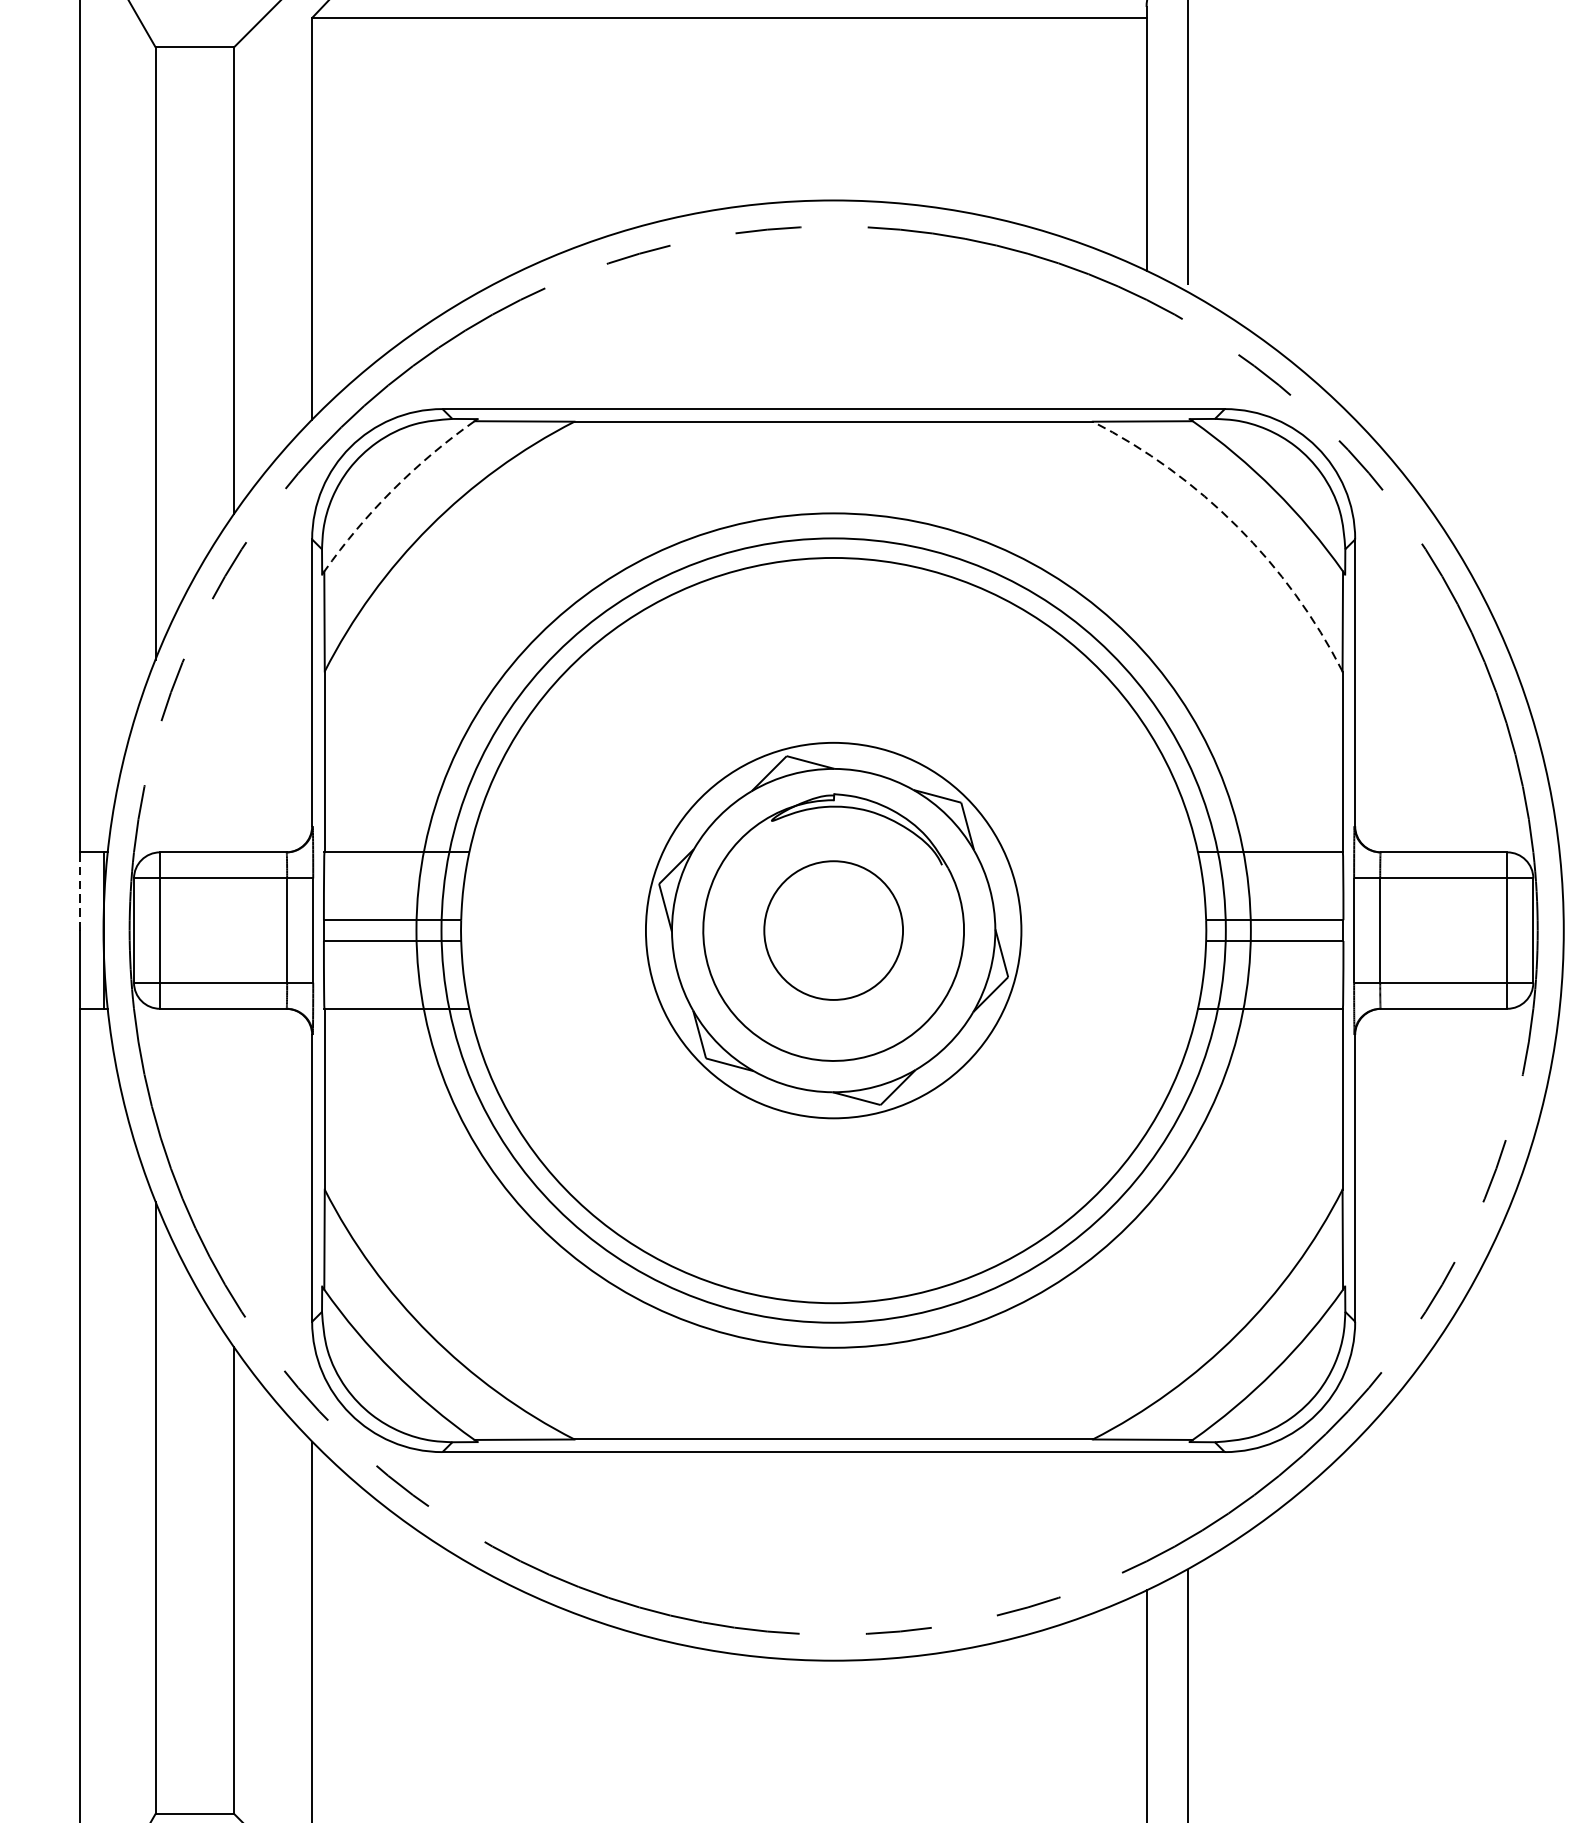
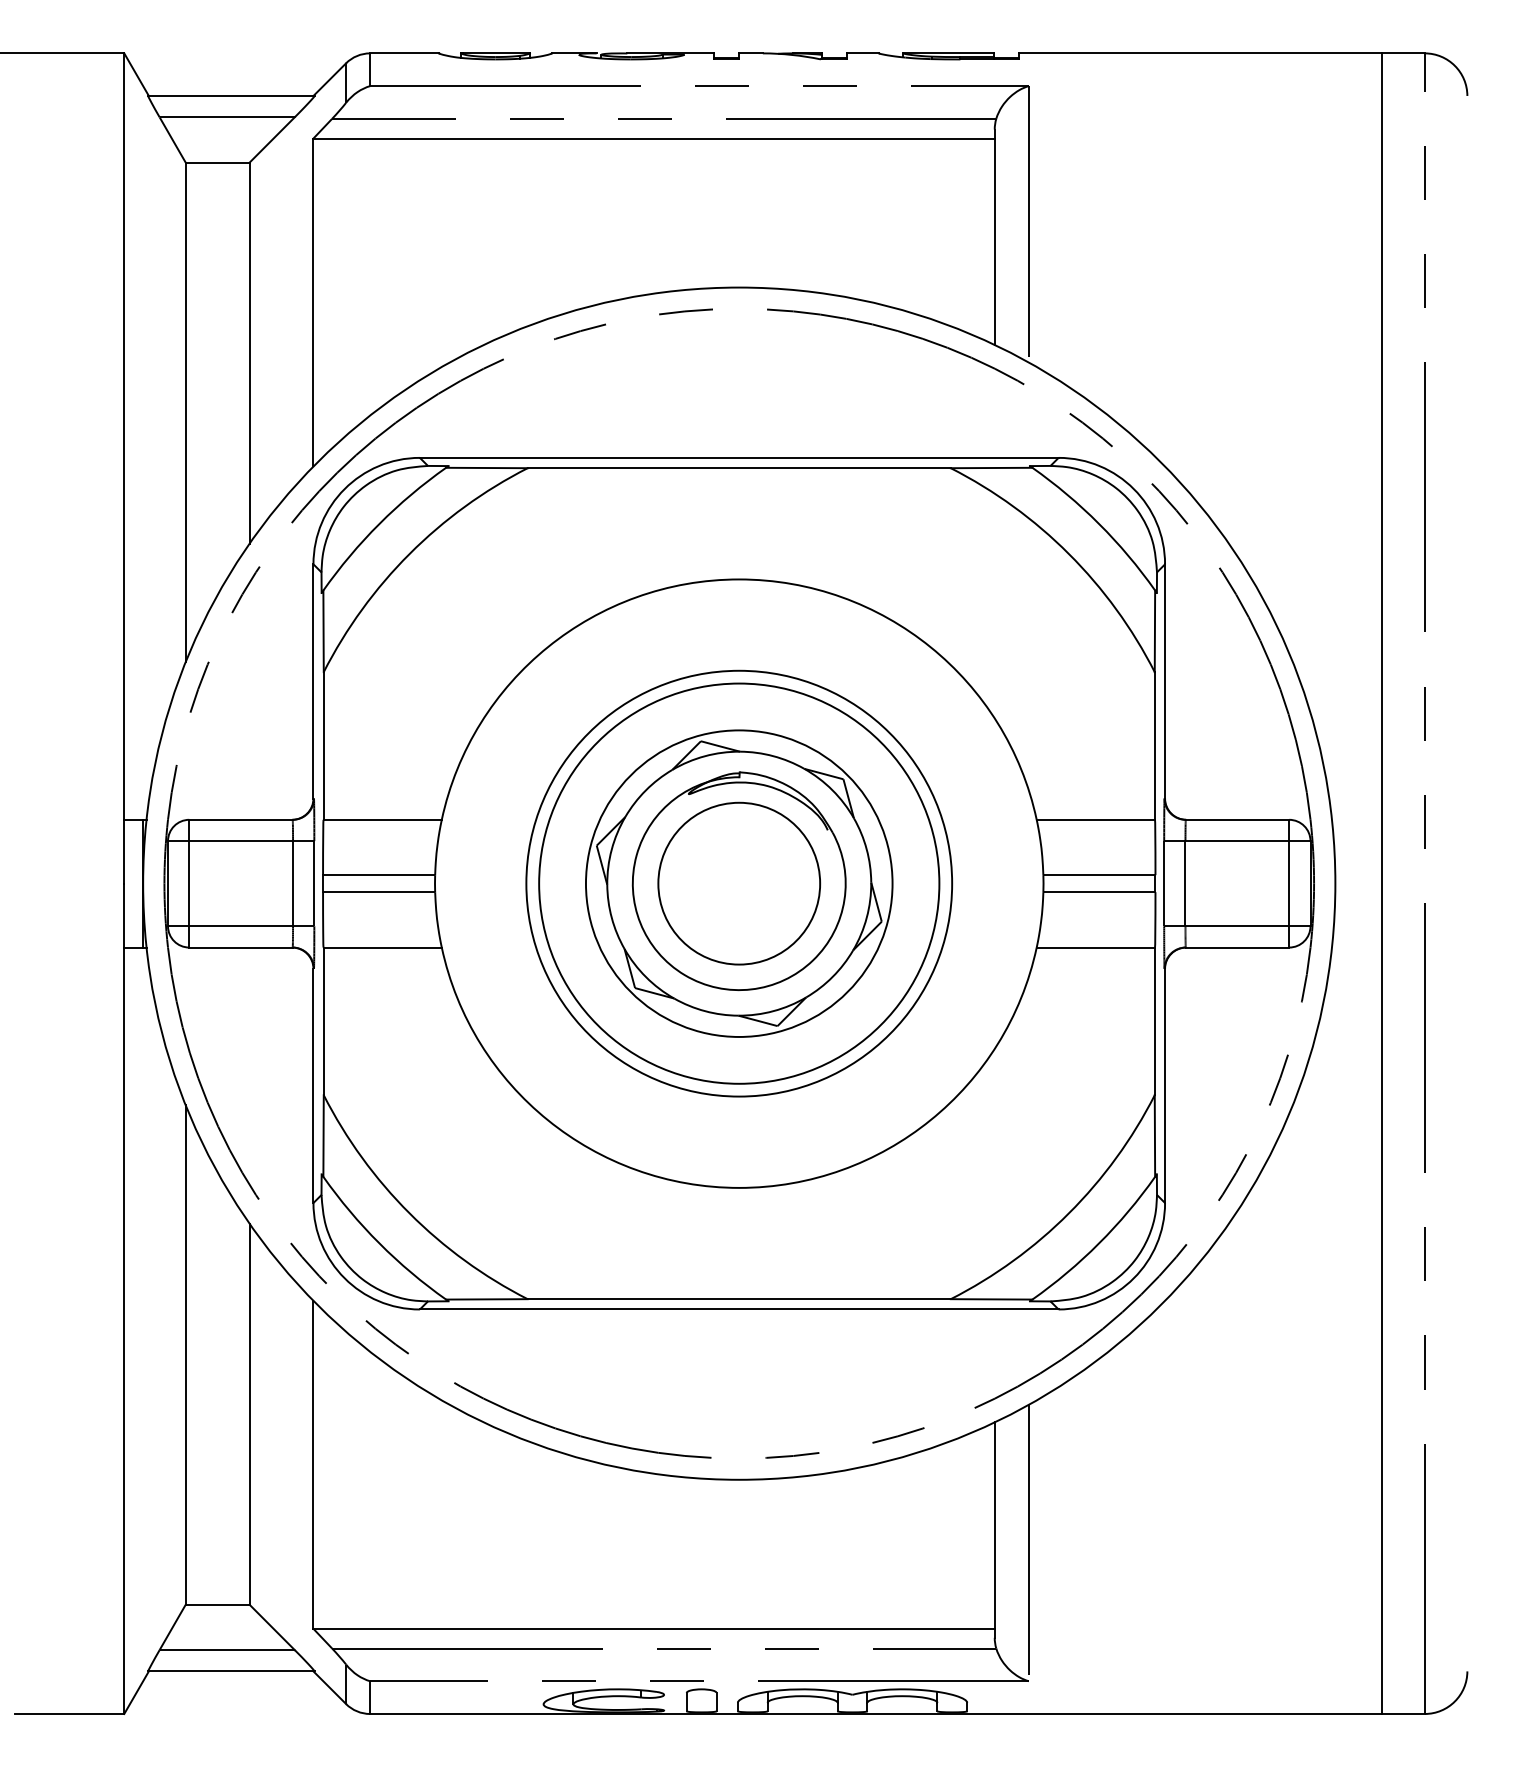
arc: (393, 489) -> (379, 523), dashed -> solid
arc: (1236, 527) -> (1068, 554), dashed -> solid
line: (80, 891) -> (124, 851), dashed -> solid
circle: (833, 930) -> (739, 883), size x0.62
circle: (833, 930) -> (739, 883), size x0.62
circle: (833, 930) -> (739, 883), size x1.43

